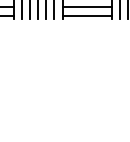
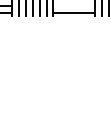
line: (87, 7) -> (74, 6), removed

